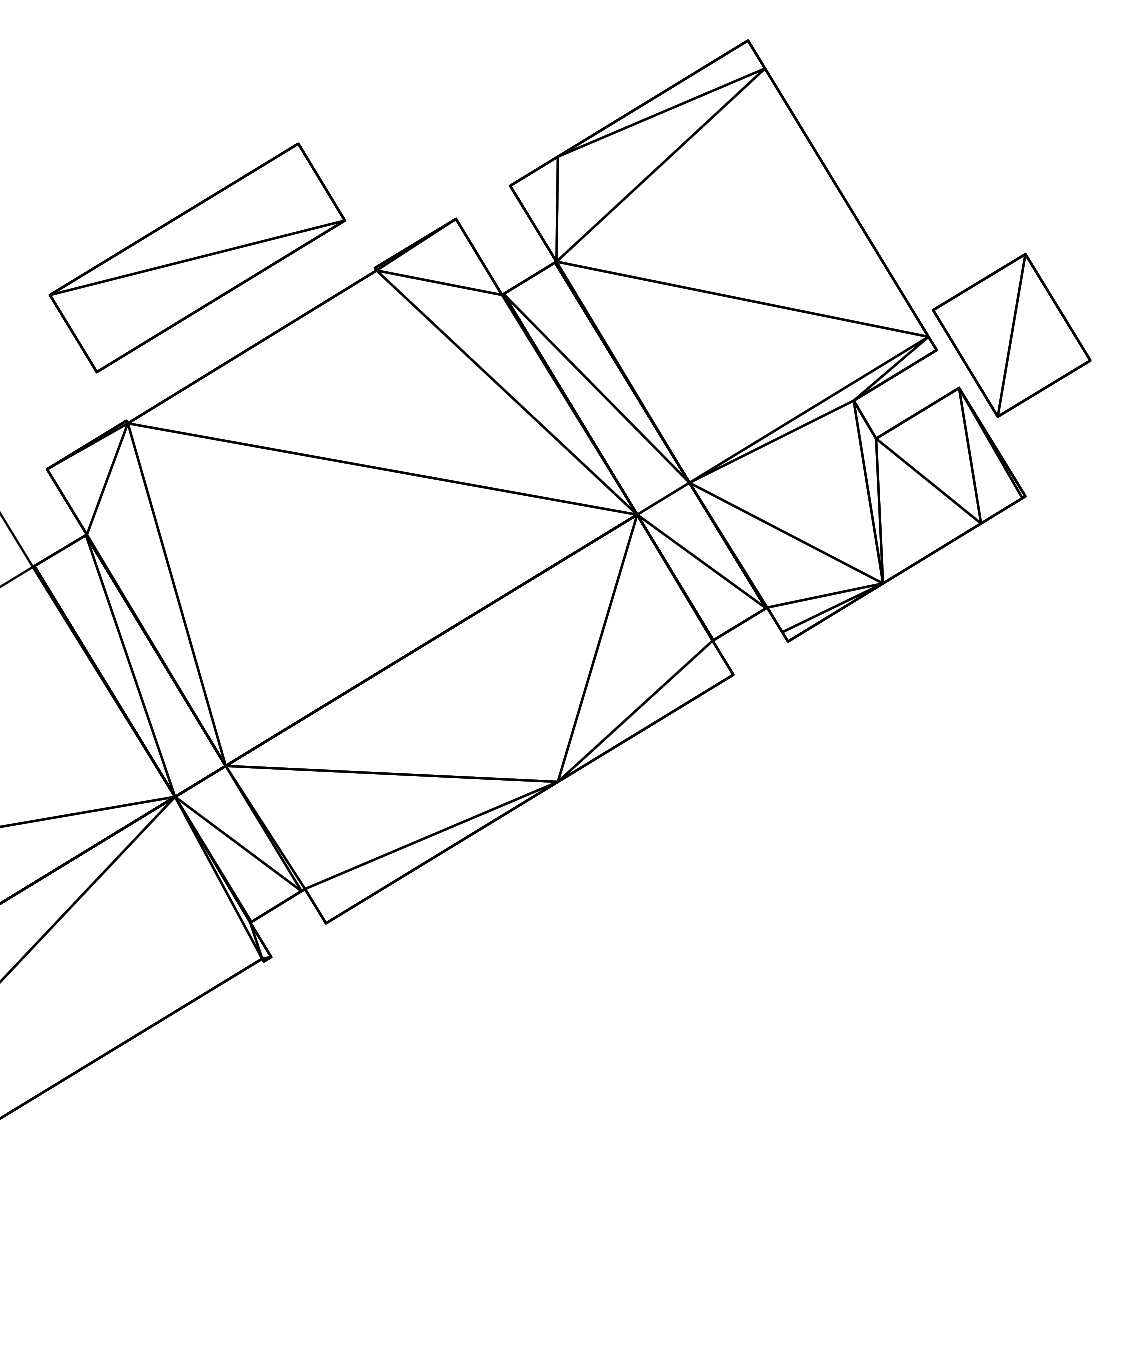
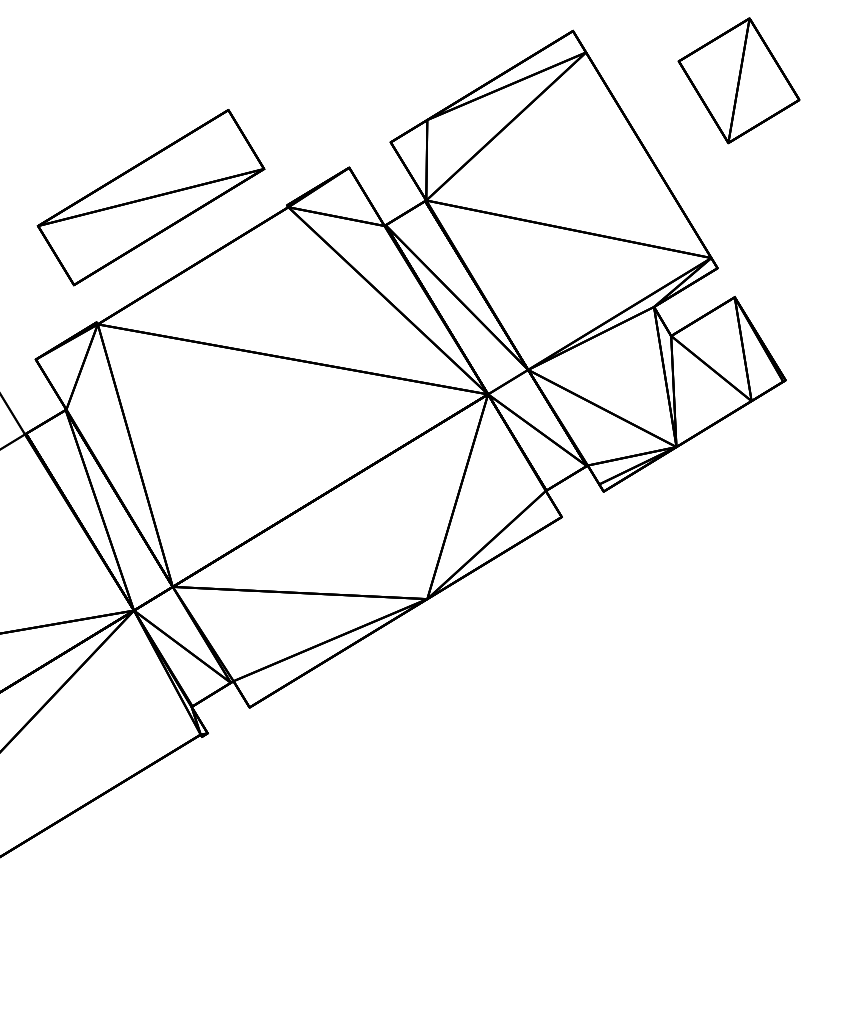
part: (1011, 335) -> (738, 80), moved

